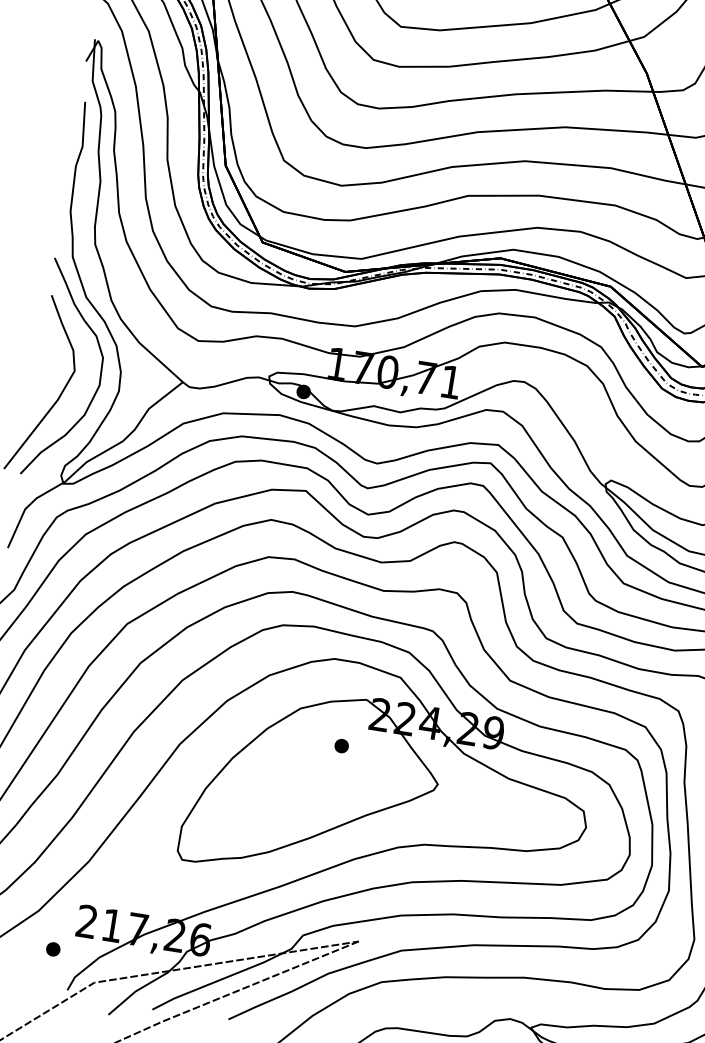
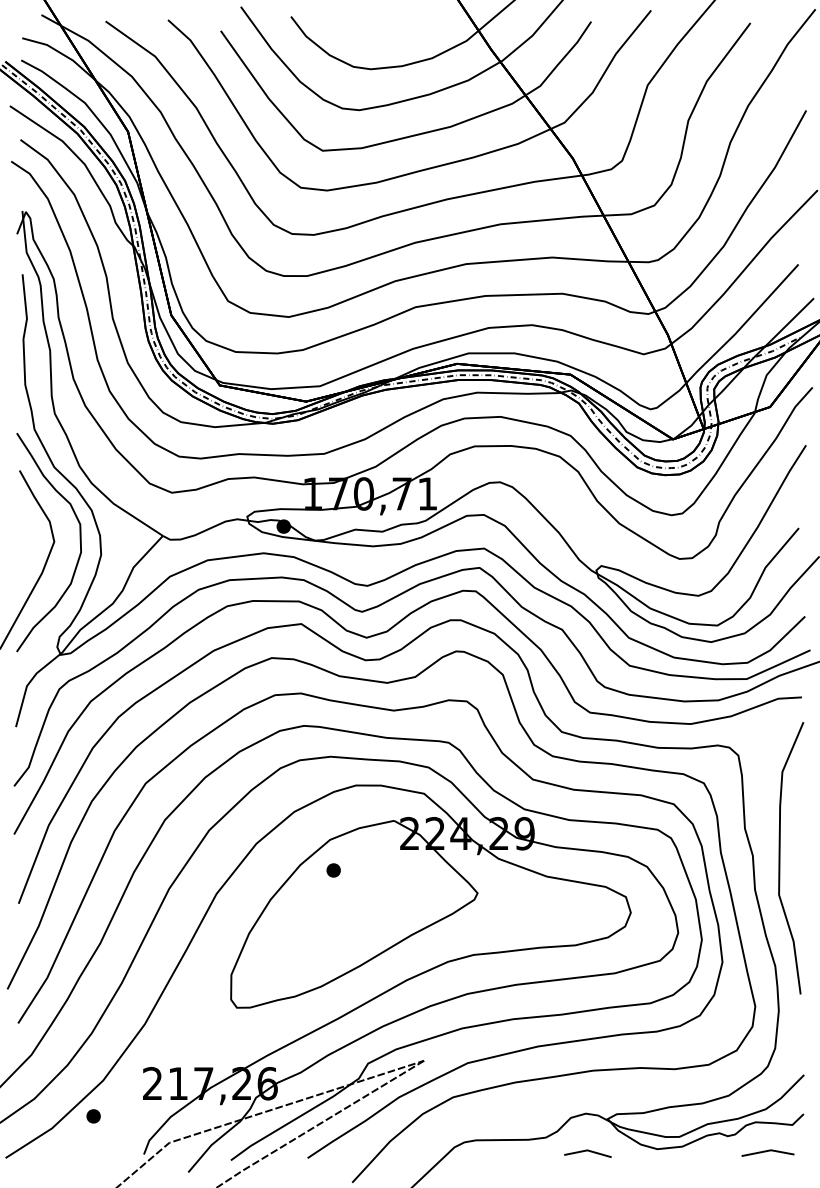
part: (341, 746) -> (333, 870), moved
part: (53, 949) -> (93, 1116), moved

